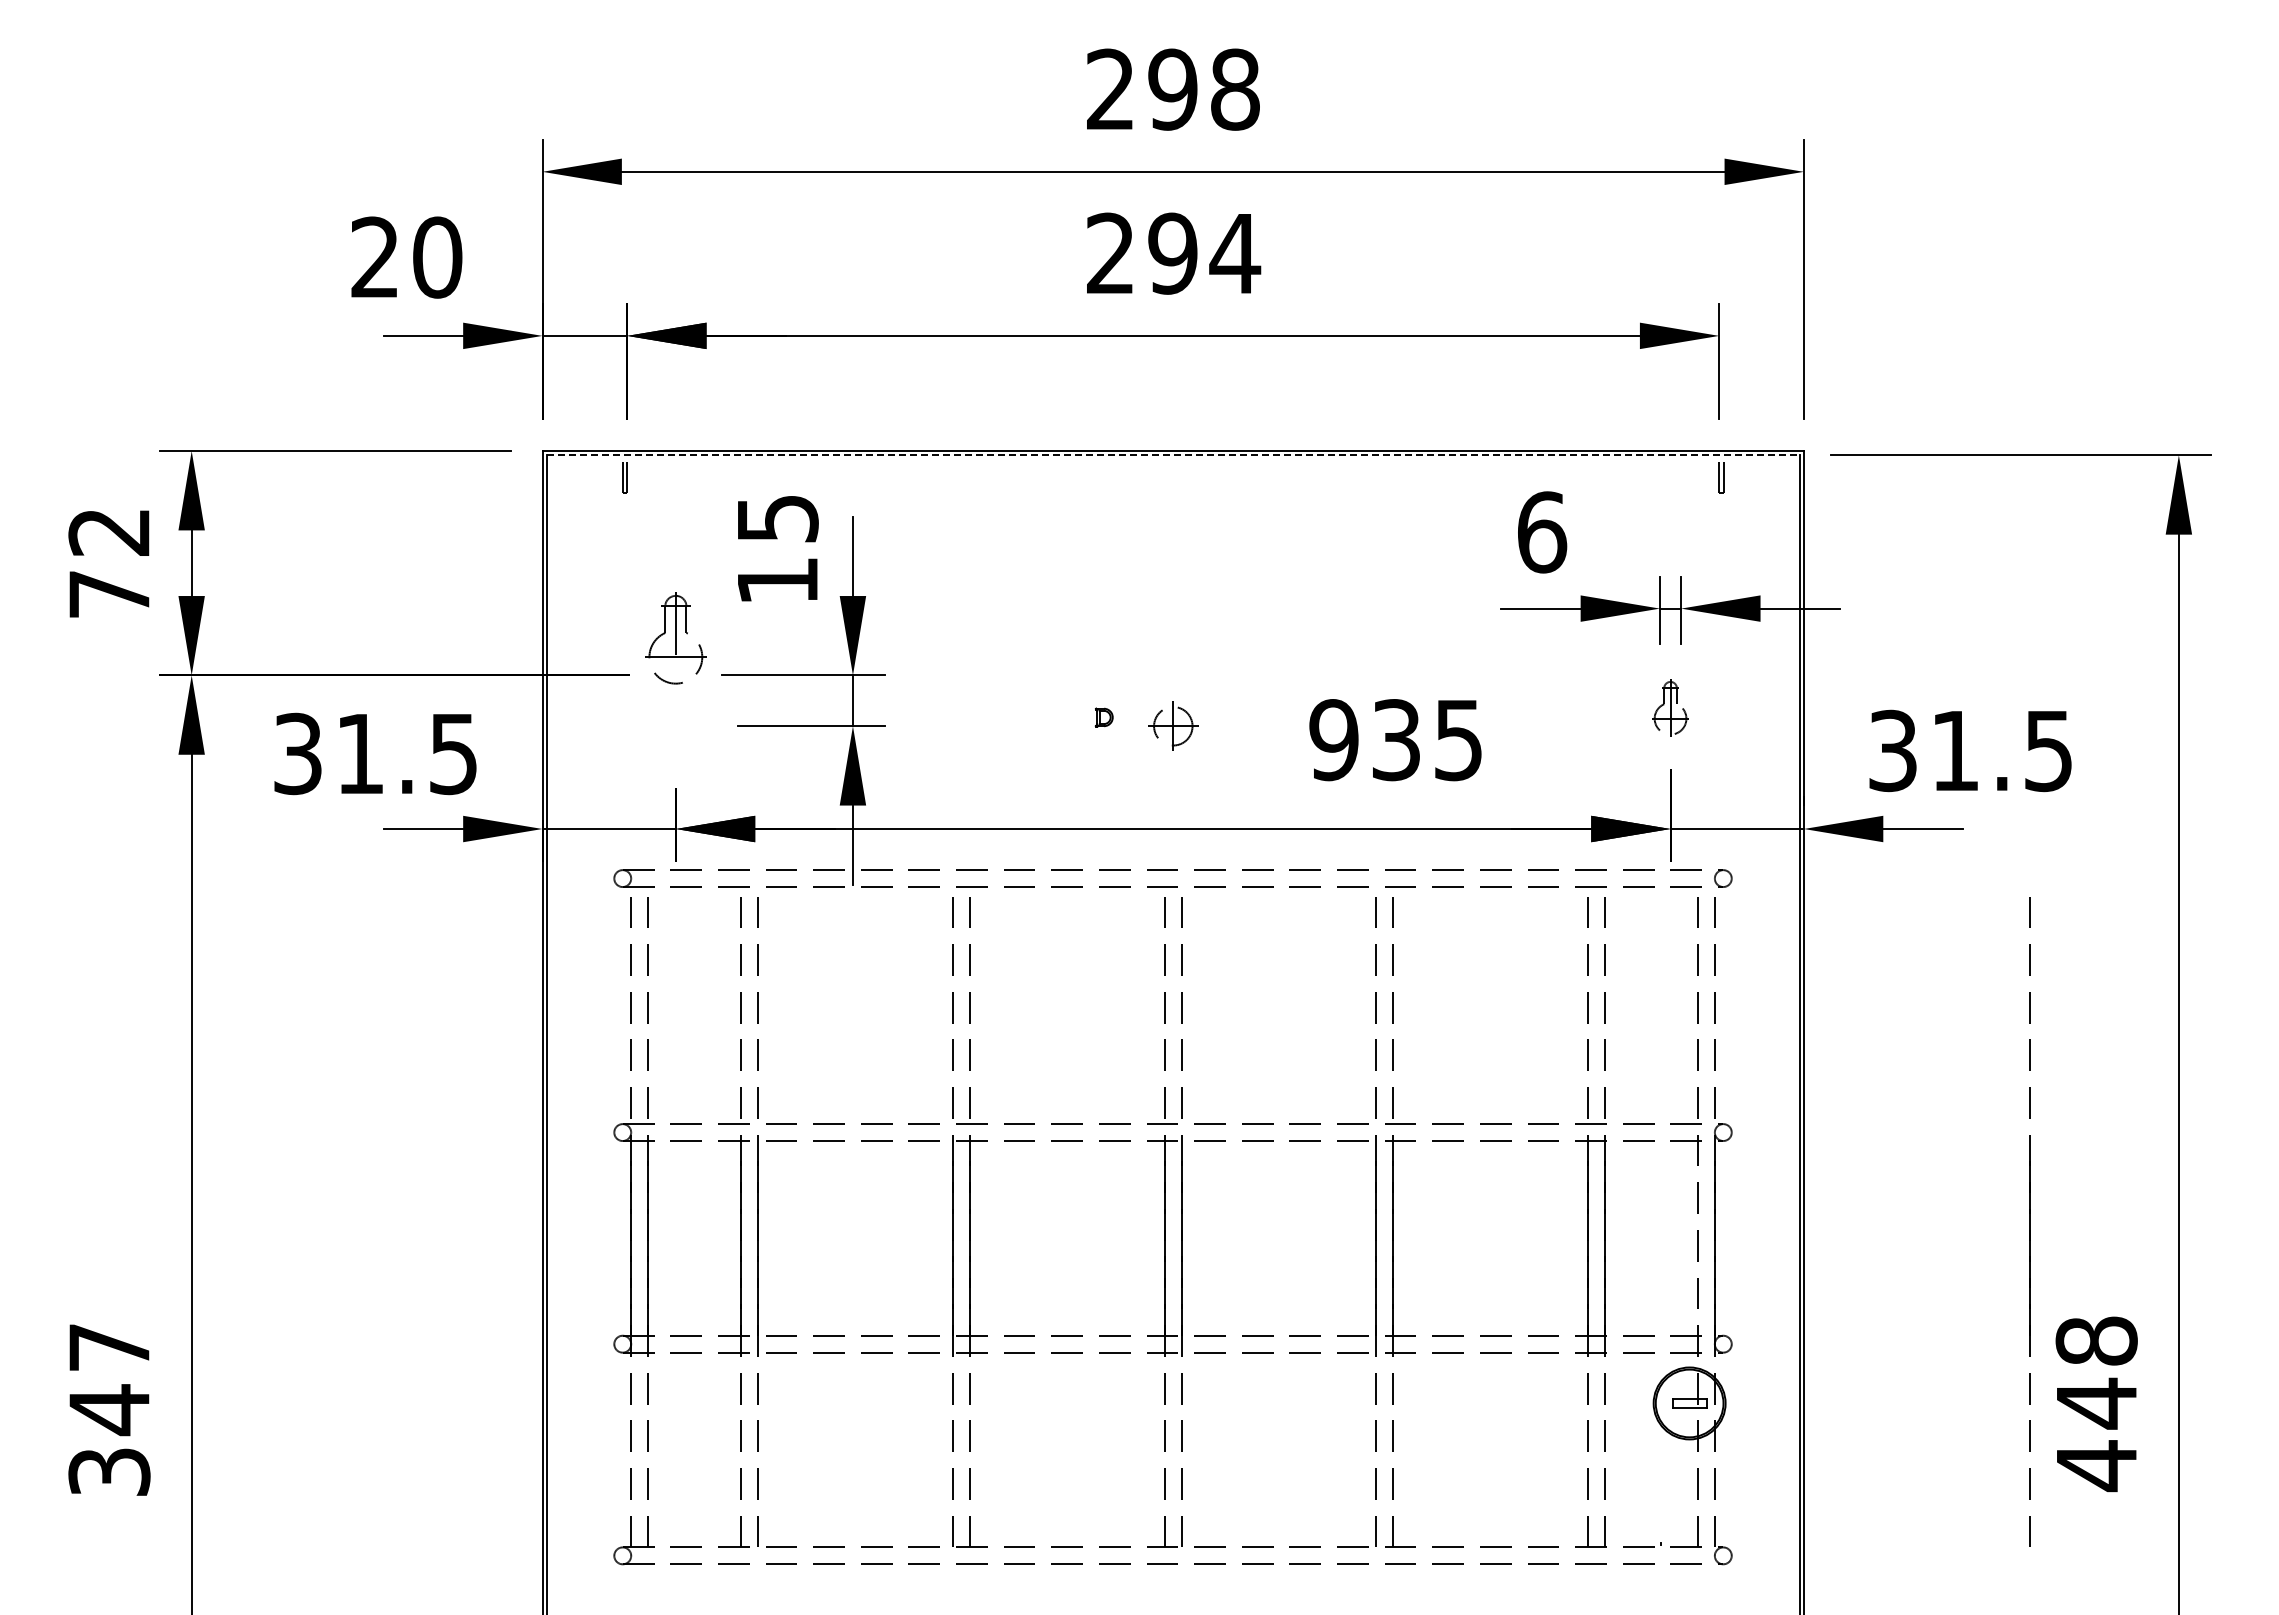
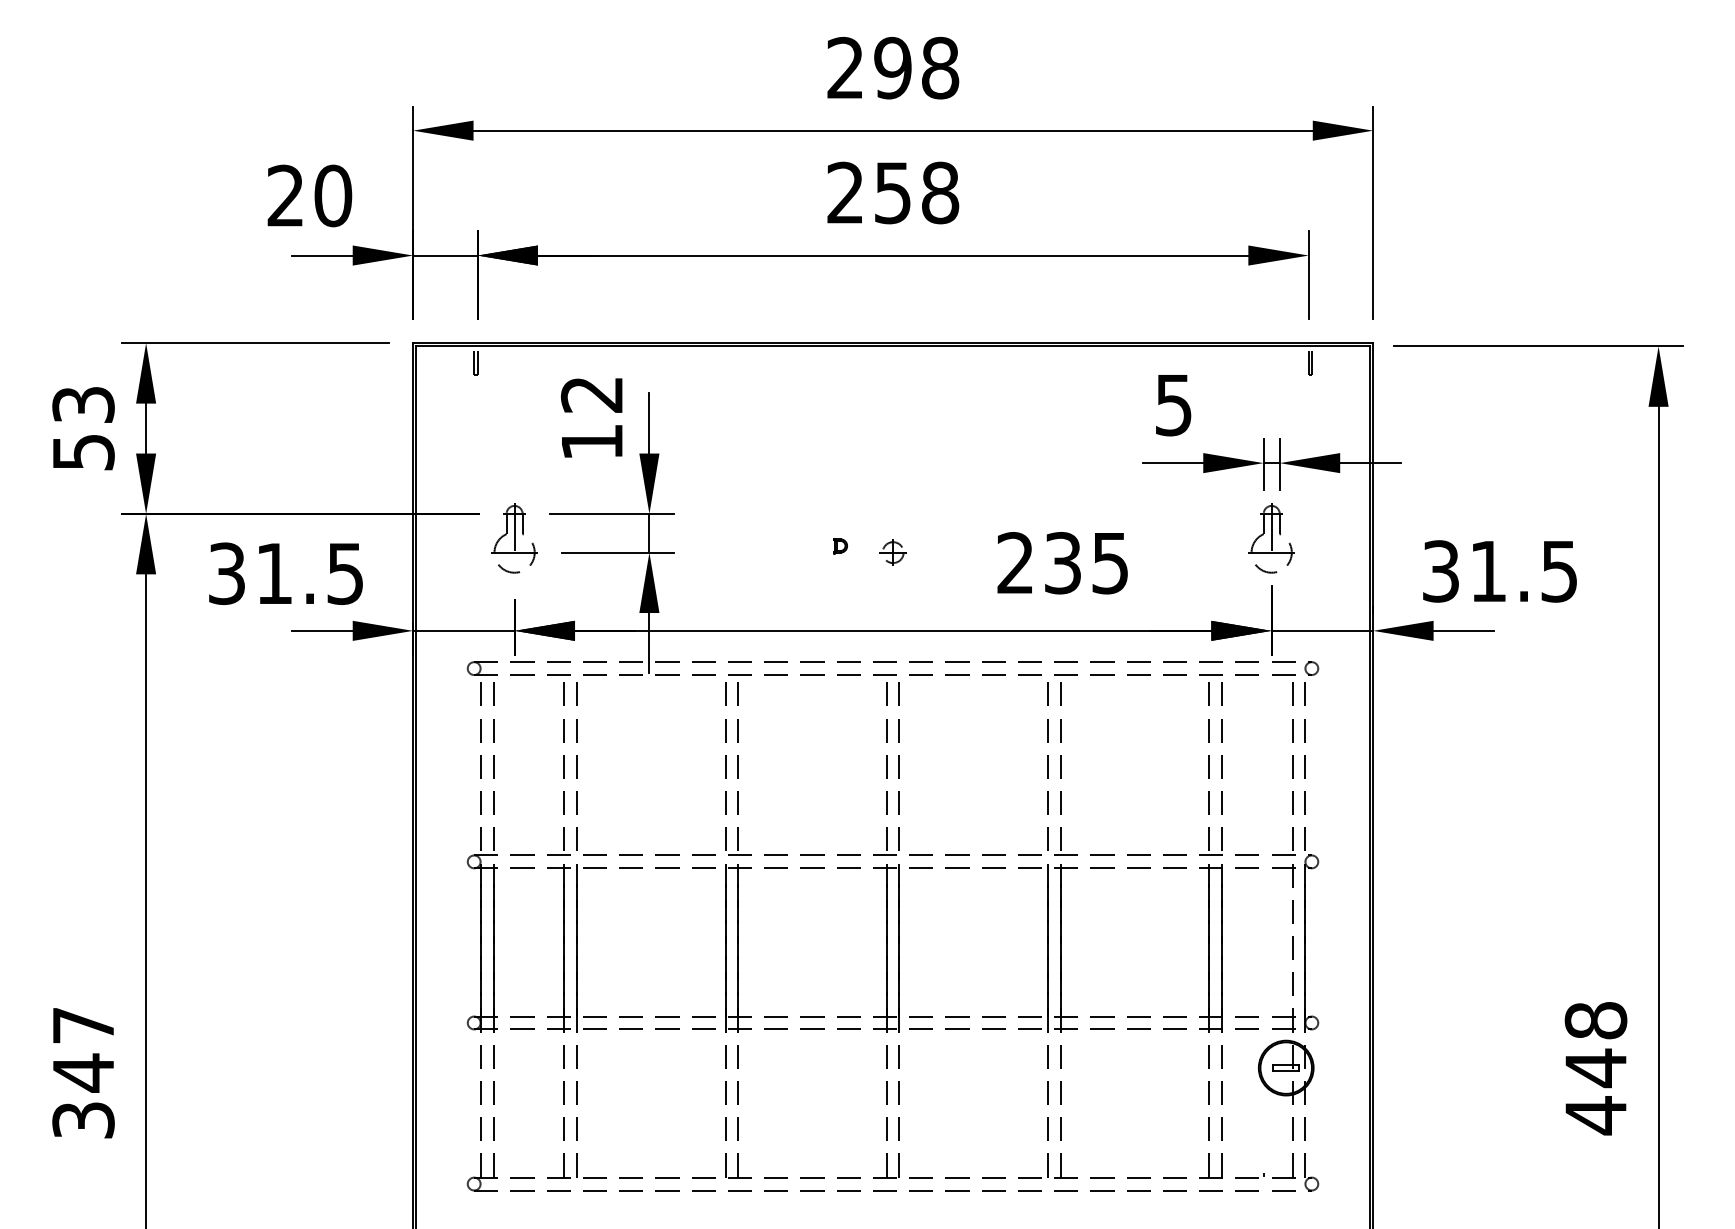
text: (1204, 253) -> (916, 192), 294 -> 258
line: (1173, 455) -> (893, 346), dashed -> solid
text: (777, 519) -> (591, 395), 15 -> 12
text: (1542, 532) -> (1174, 405), 6 -> 5
text: (109, 562) -> (83, 428), 72 -> 53
part: (675, 638) -> (514, 538), moved
part: (1670, 707) -> (1271, 538), size x1.67
part: (1172, 725) -> (892, 552), size x0.71
text: (1333, 740) -> (1015, 563), 935 -> 235
line: (2029, 1221) -> (1544, 929), removed

